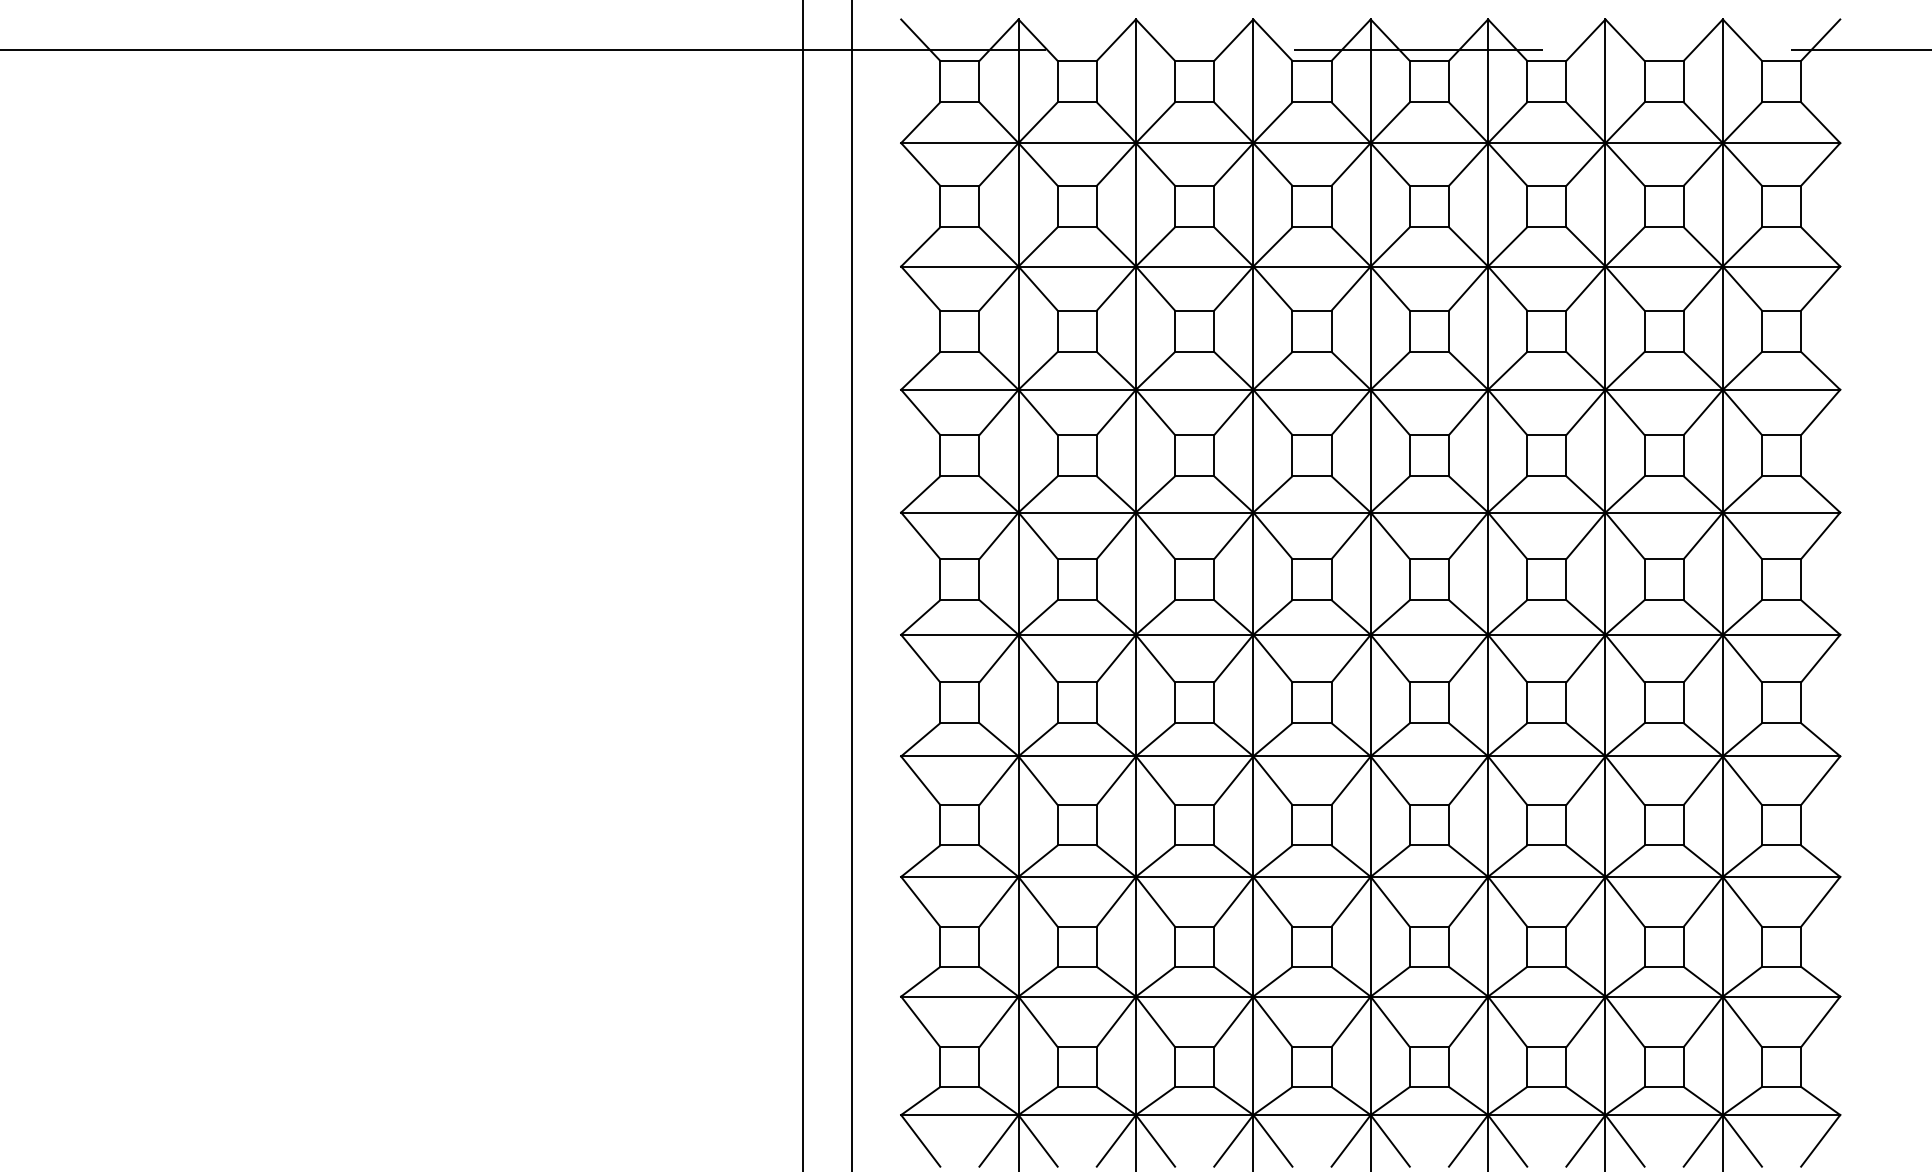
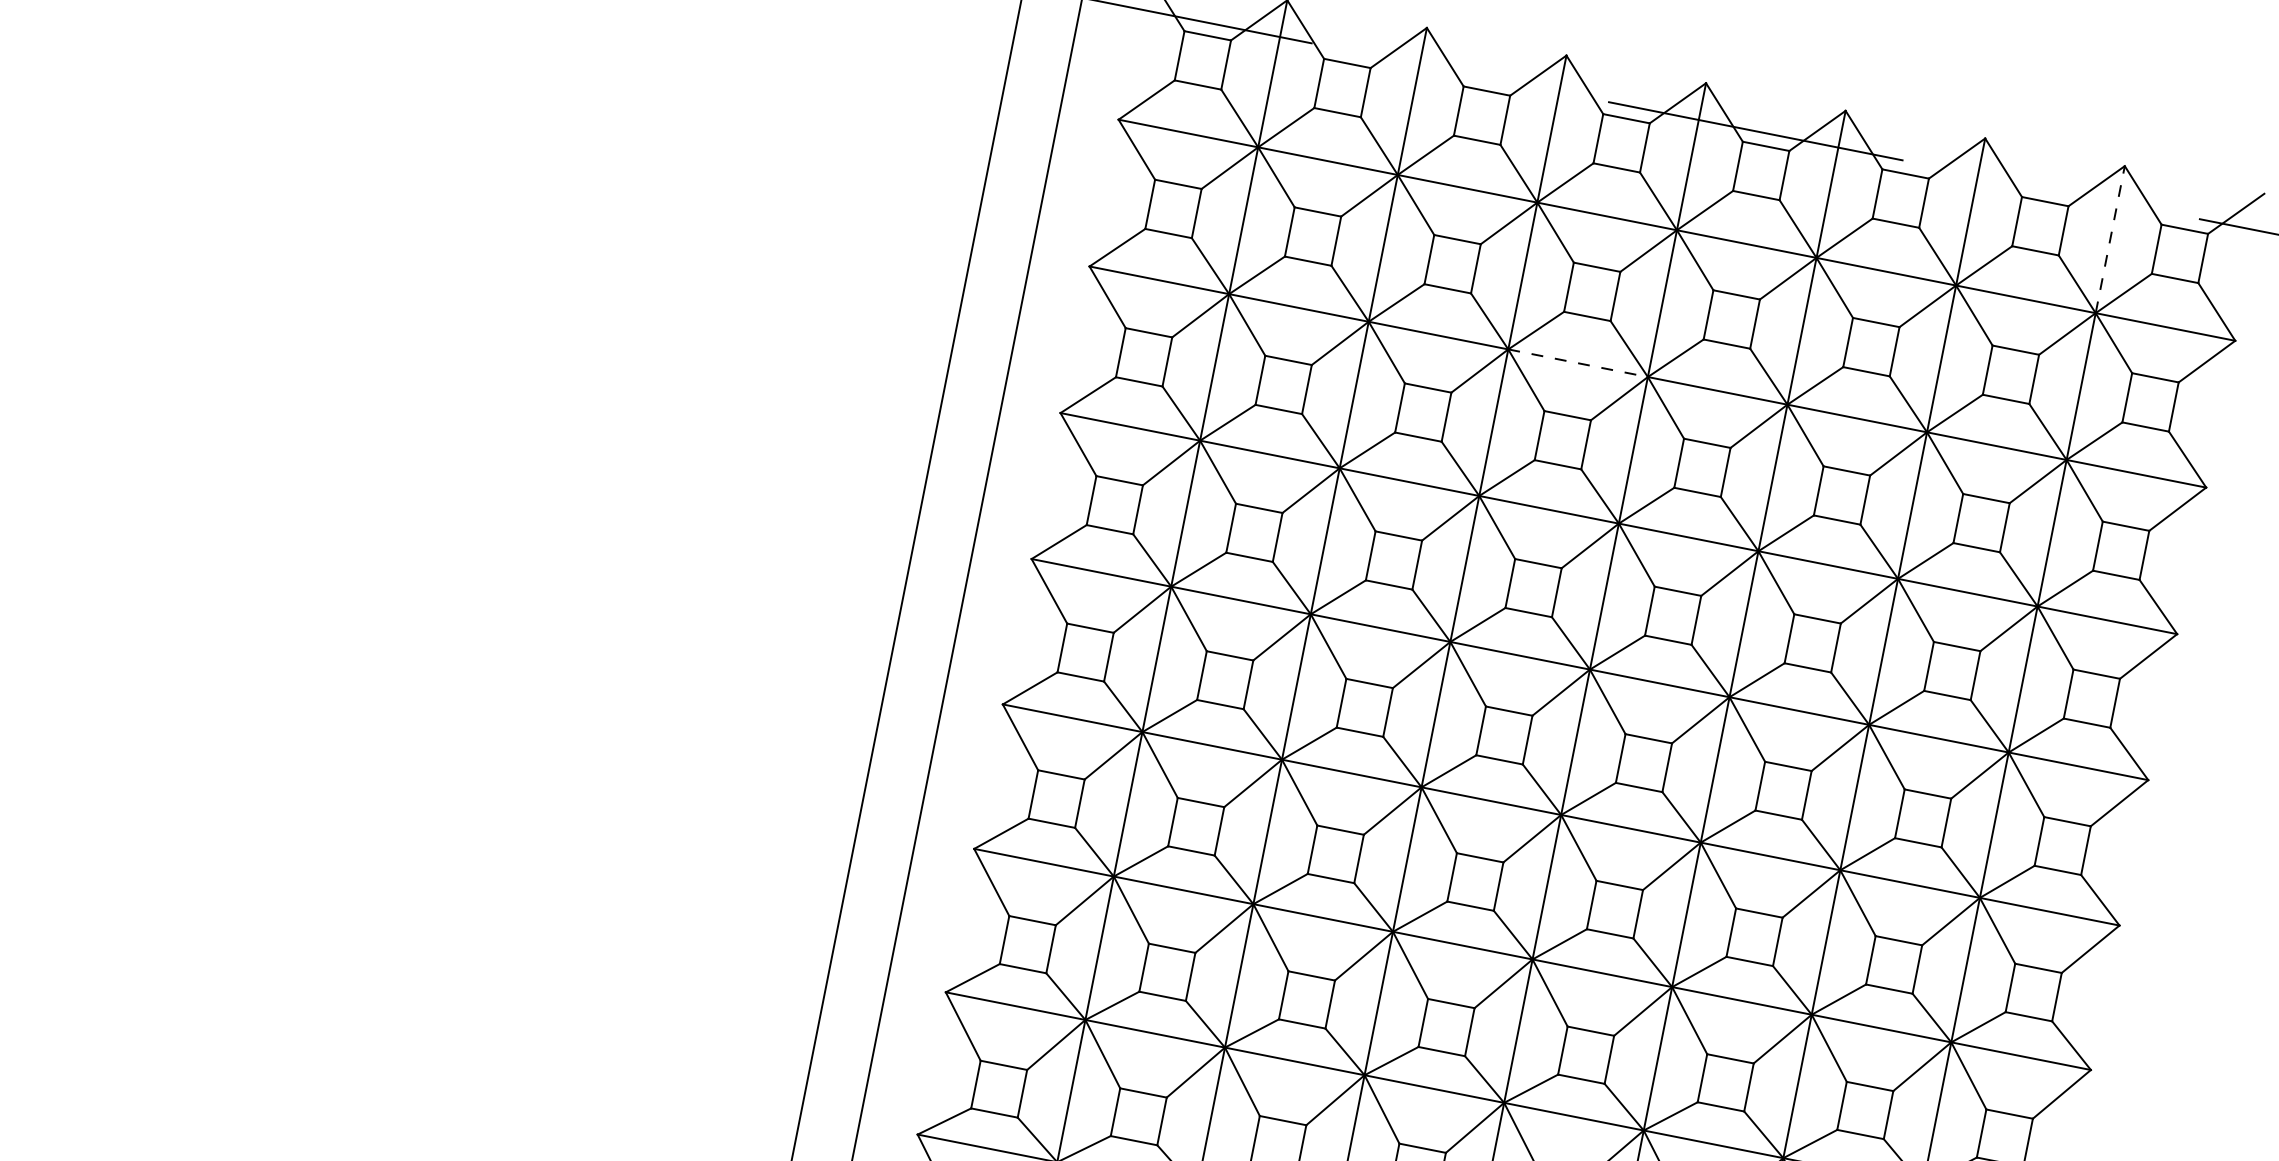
line: (1722, 81) -> (2109, 239), solid -> dashed
line: (1312, 266) -> (1578, 363), solid -> dashed

